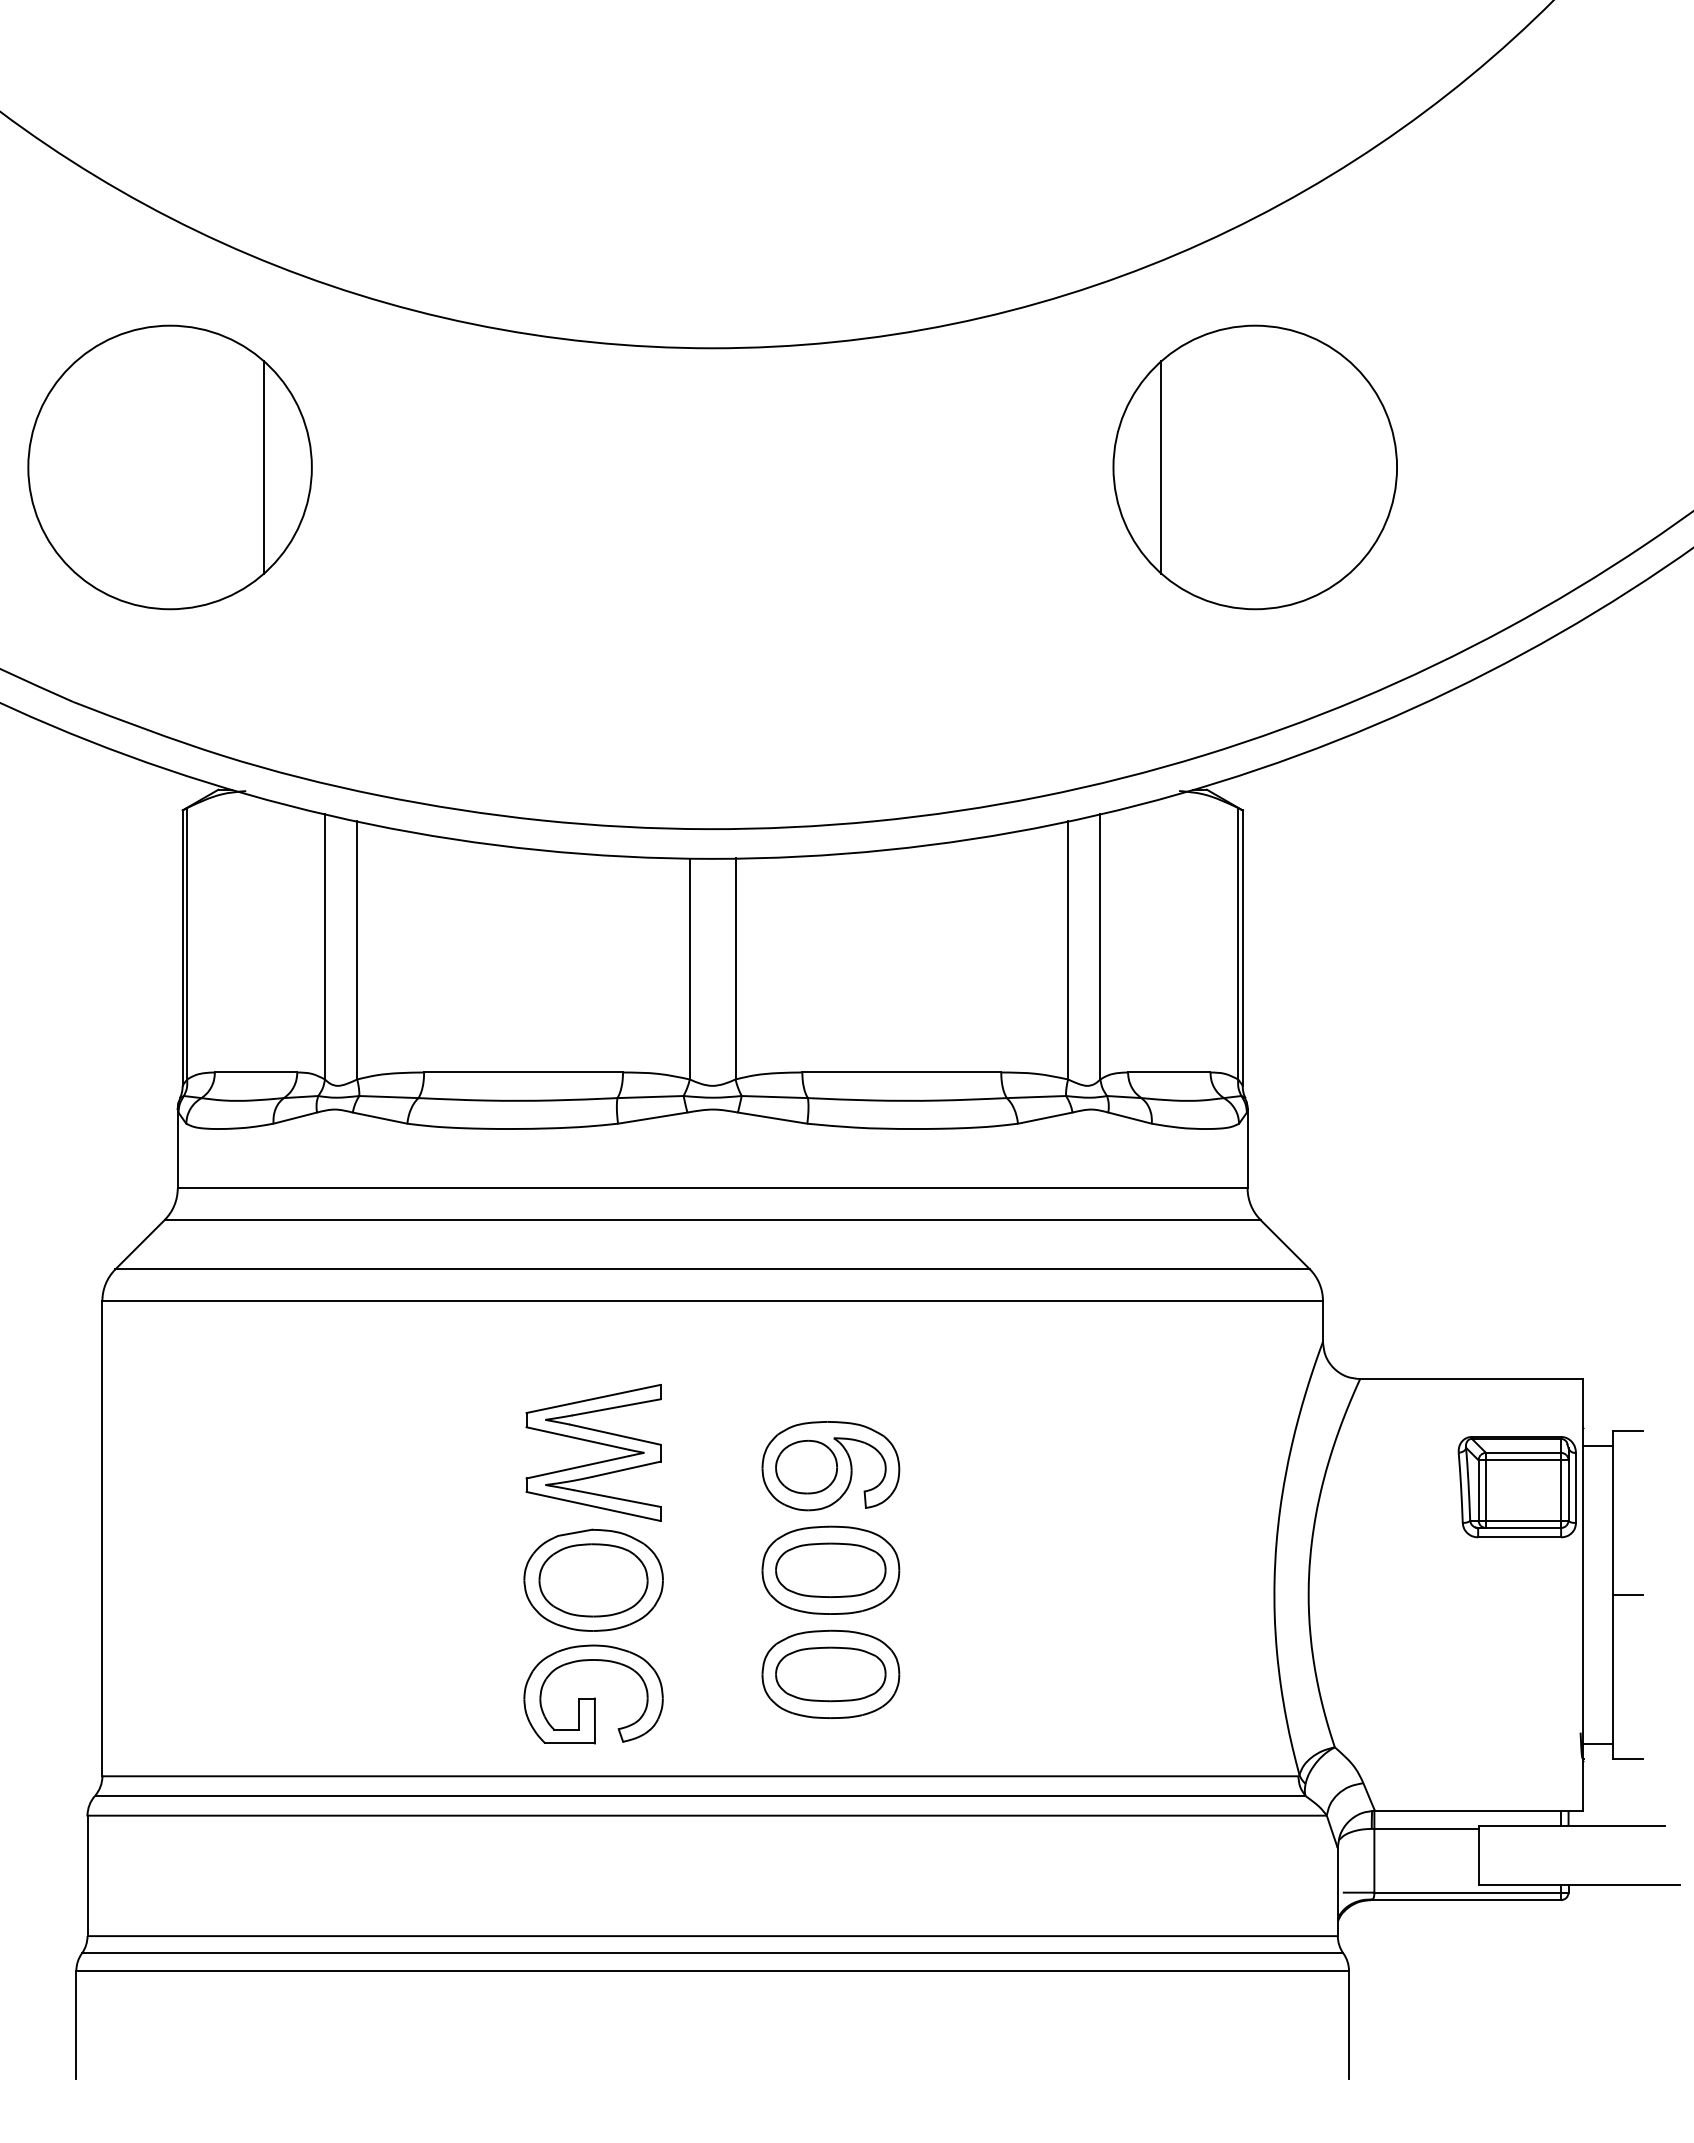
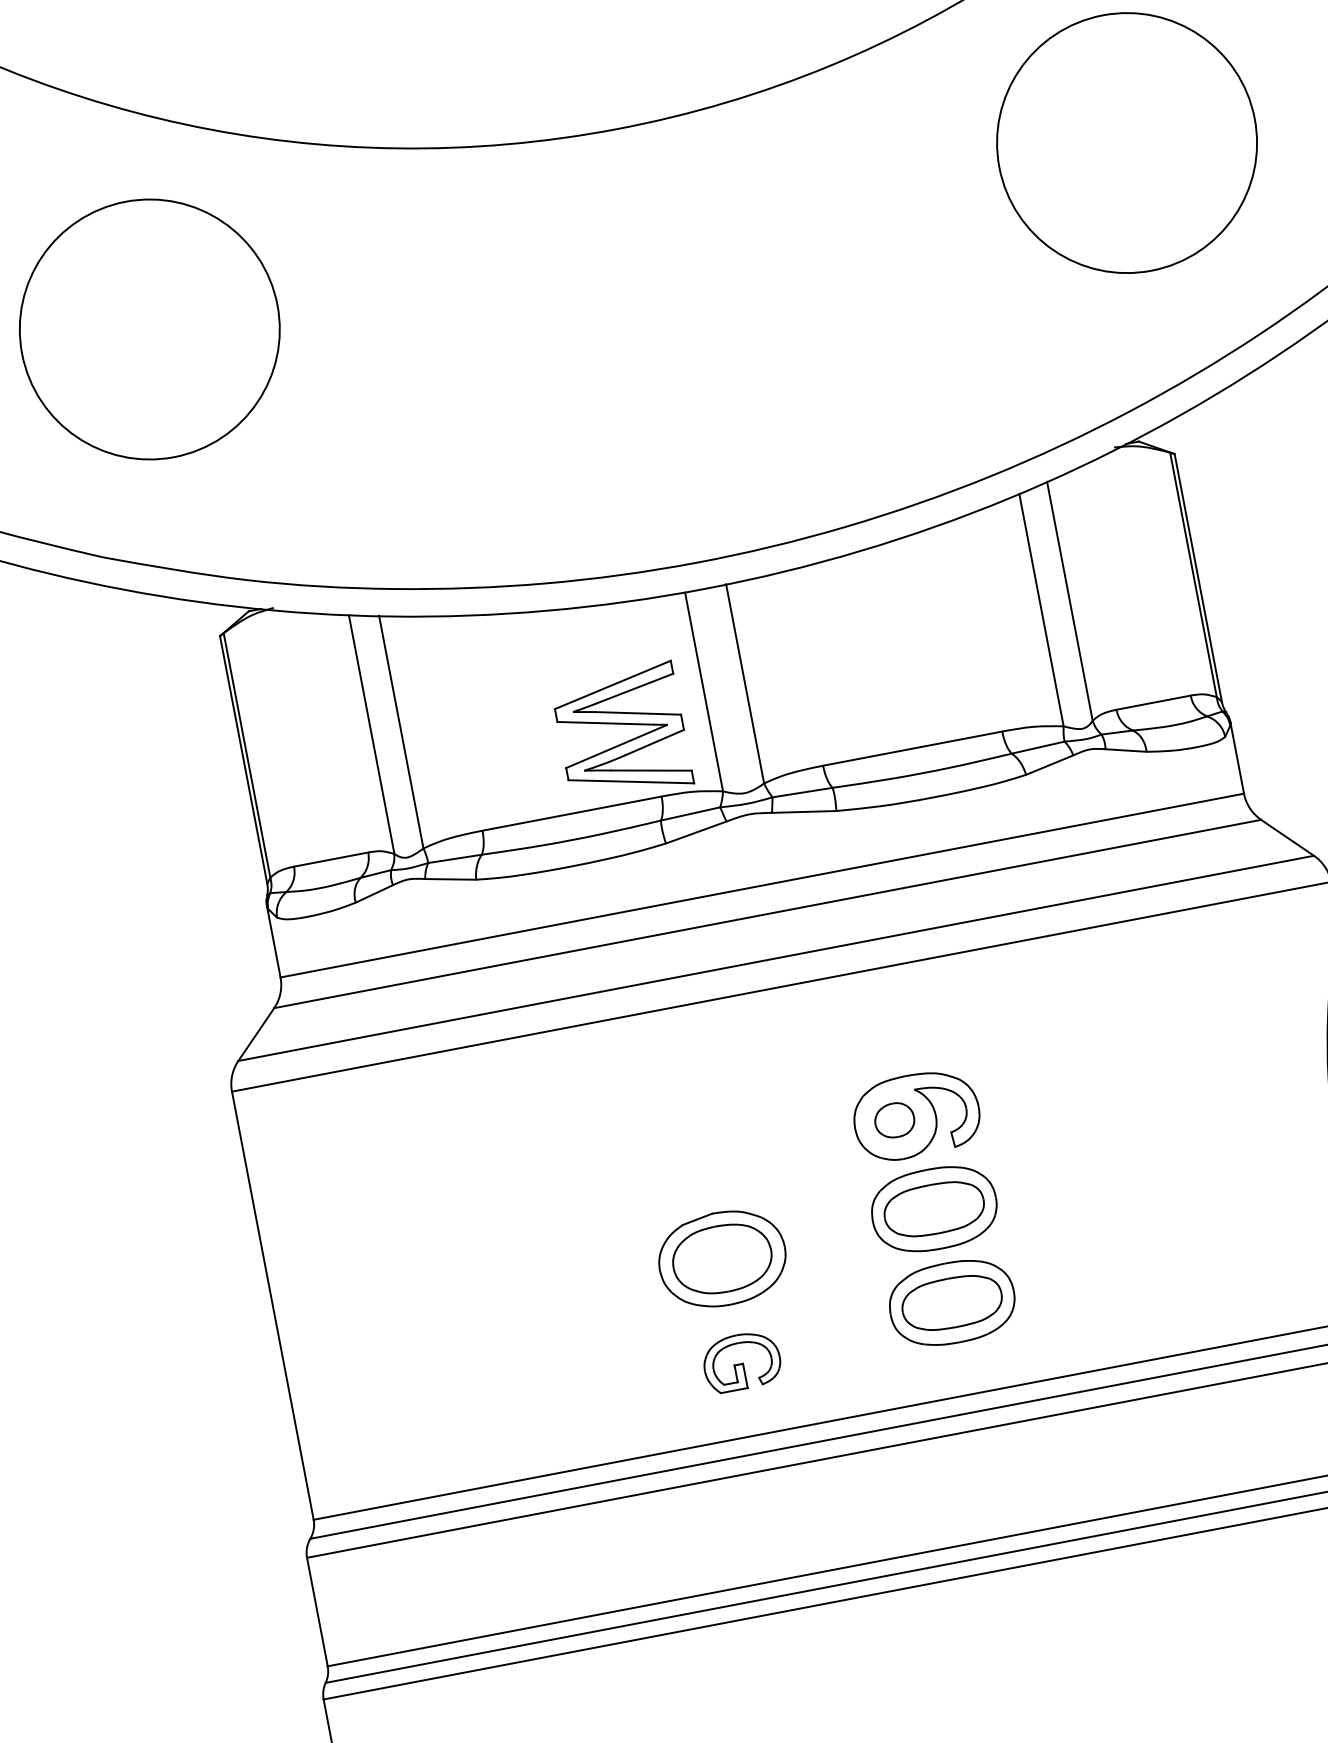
line: (263, 467) -> (233, 313), removed
line: (1161, 467) -> (1042, 159), removed
part: (594, 1443) -> (621, 724), moved
part: (806, 1466) -> (894, 1119), size x0.7
part: (593, 1694) -> (741, 1361), size x0.6

